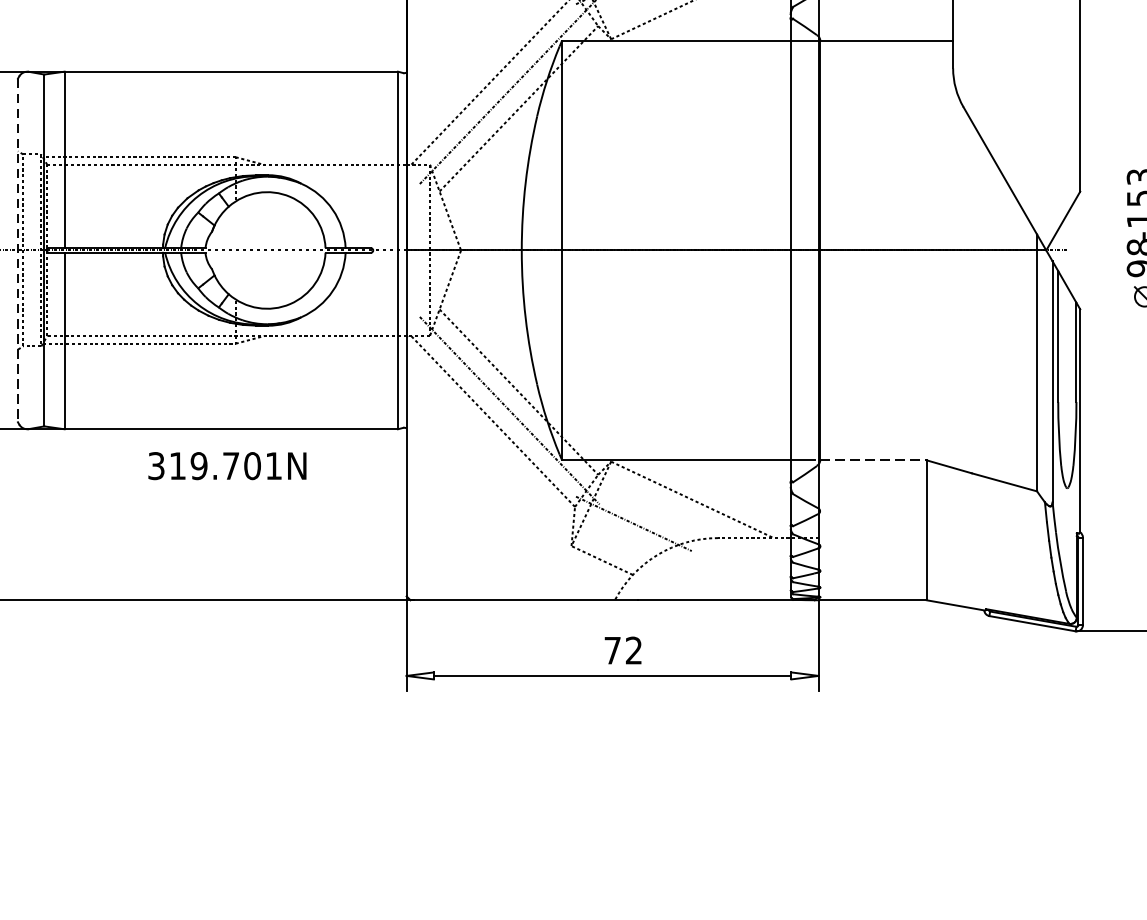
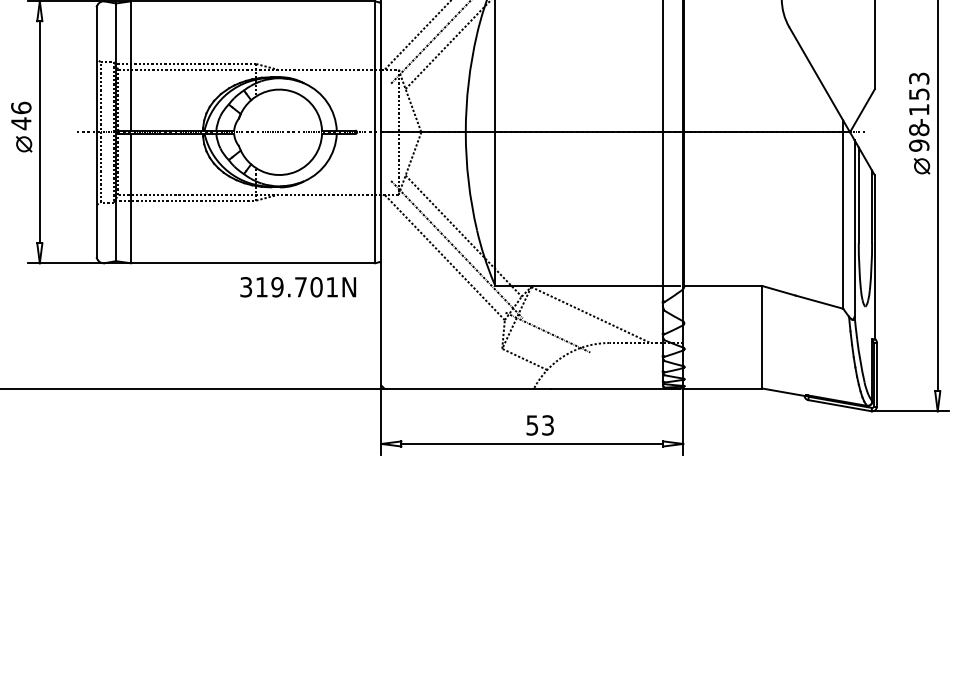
line: (17, 250) -> (96, 132), dashed -> solid
line: (873, 460) -> (723, 286), dashed -> solid
text: (227, 466) -> (298, 287), moved
text: (622, 650) -> (539, 425), 72 -> 53

